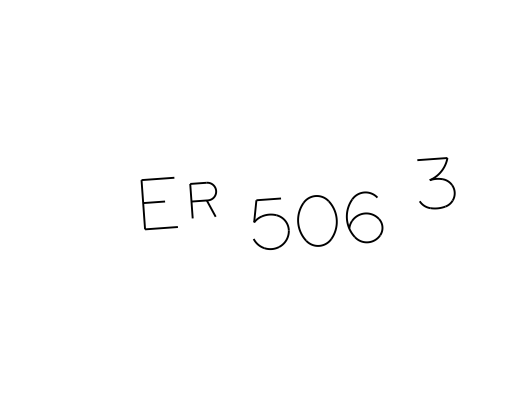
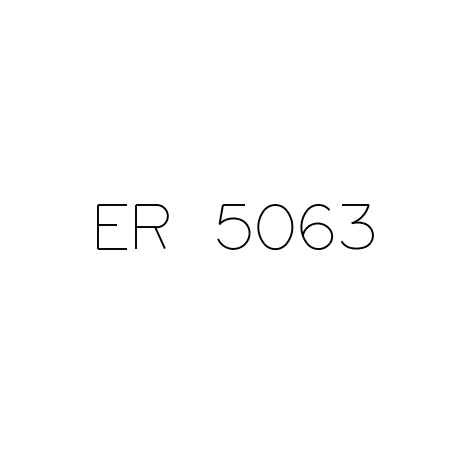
part: (203, 200) -> (151, 226), size x1.43
part: (316, 220) -> (274, 226), moved

